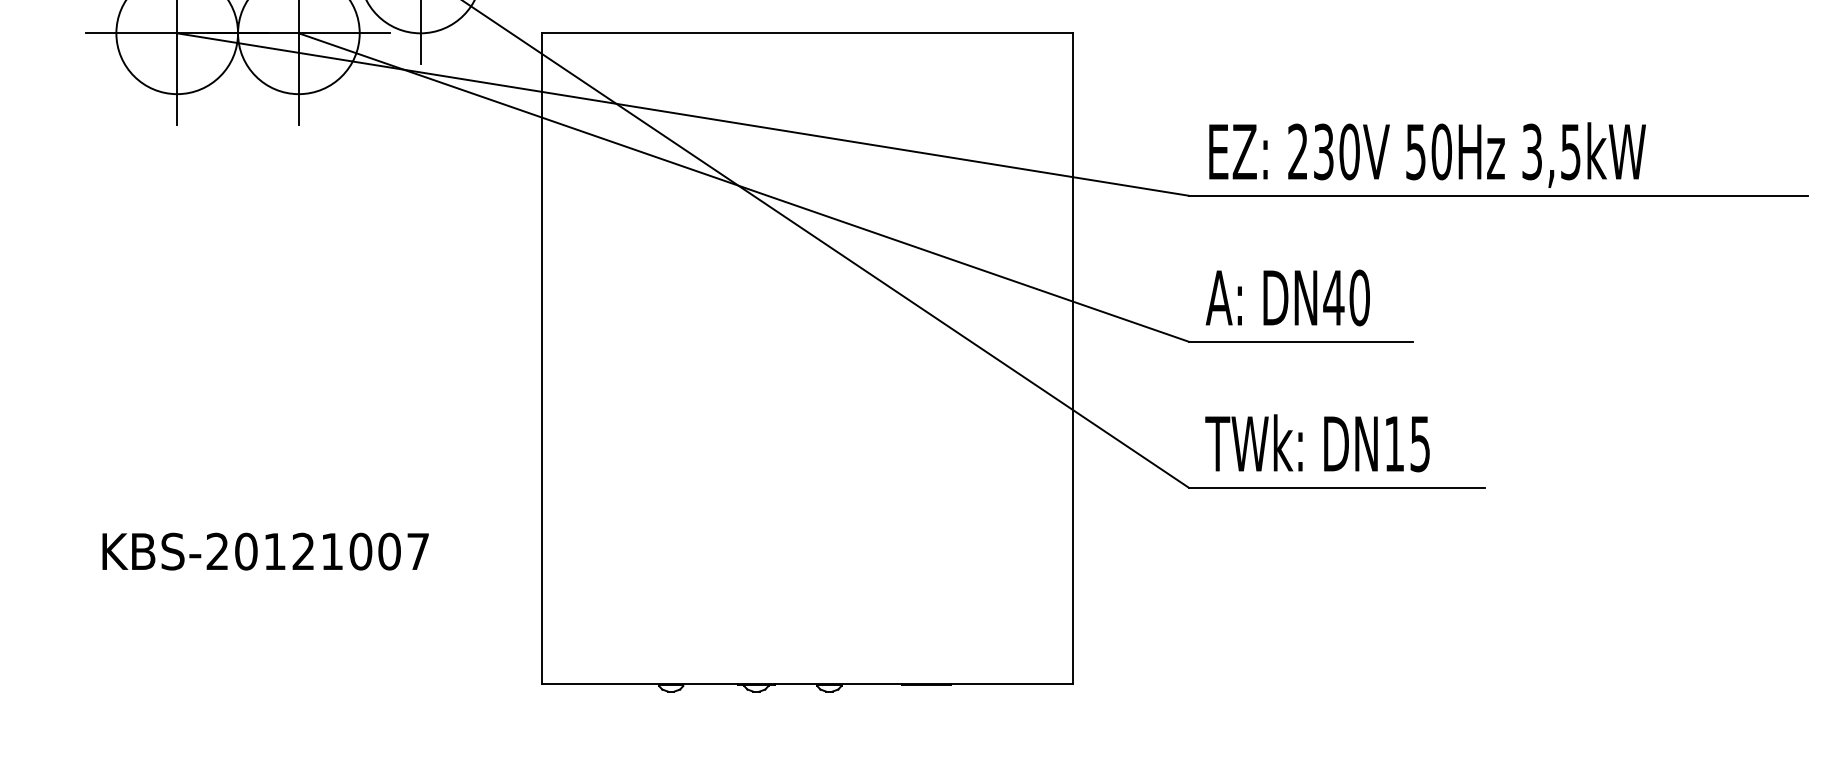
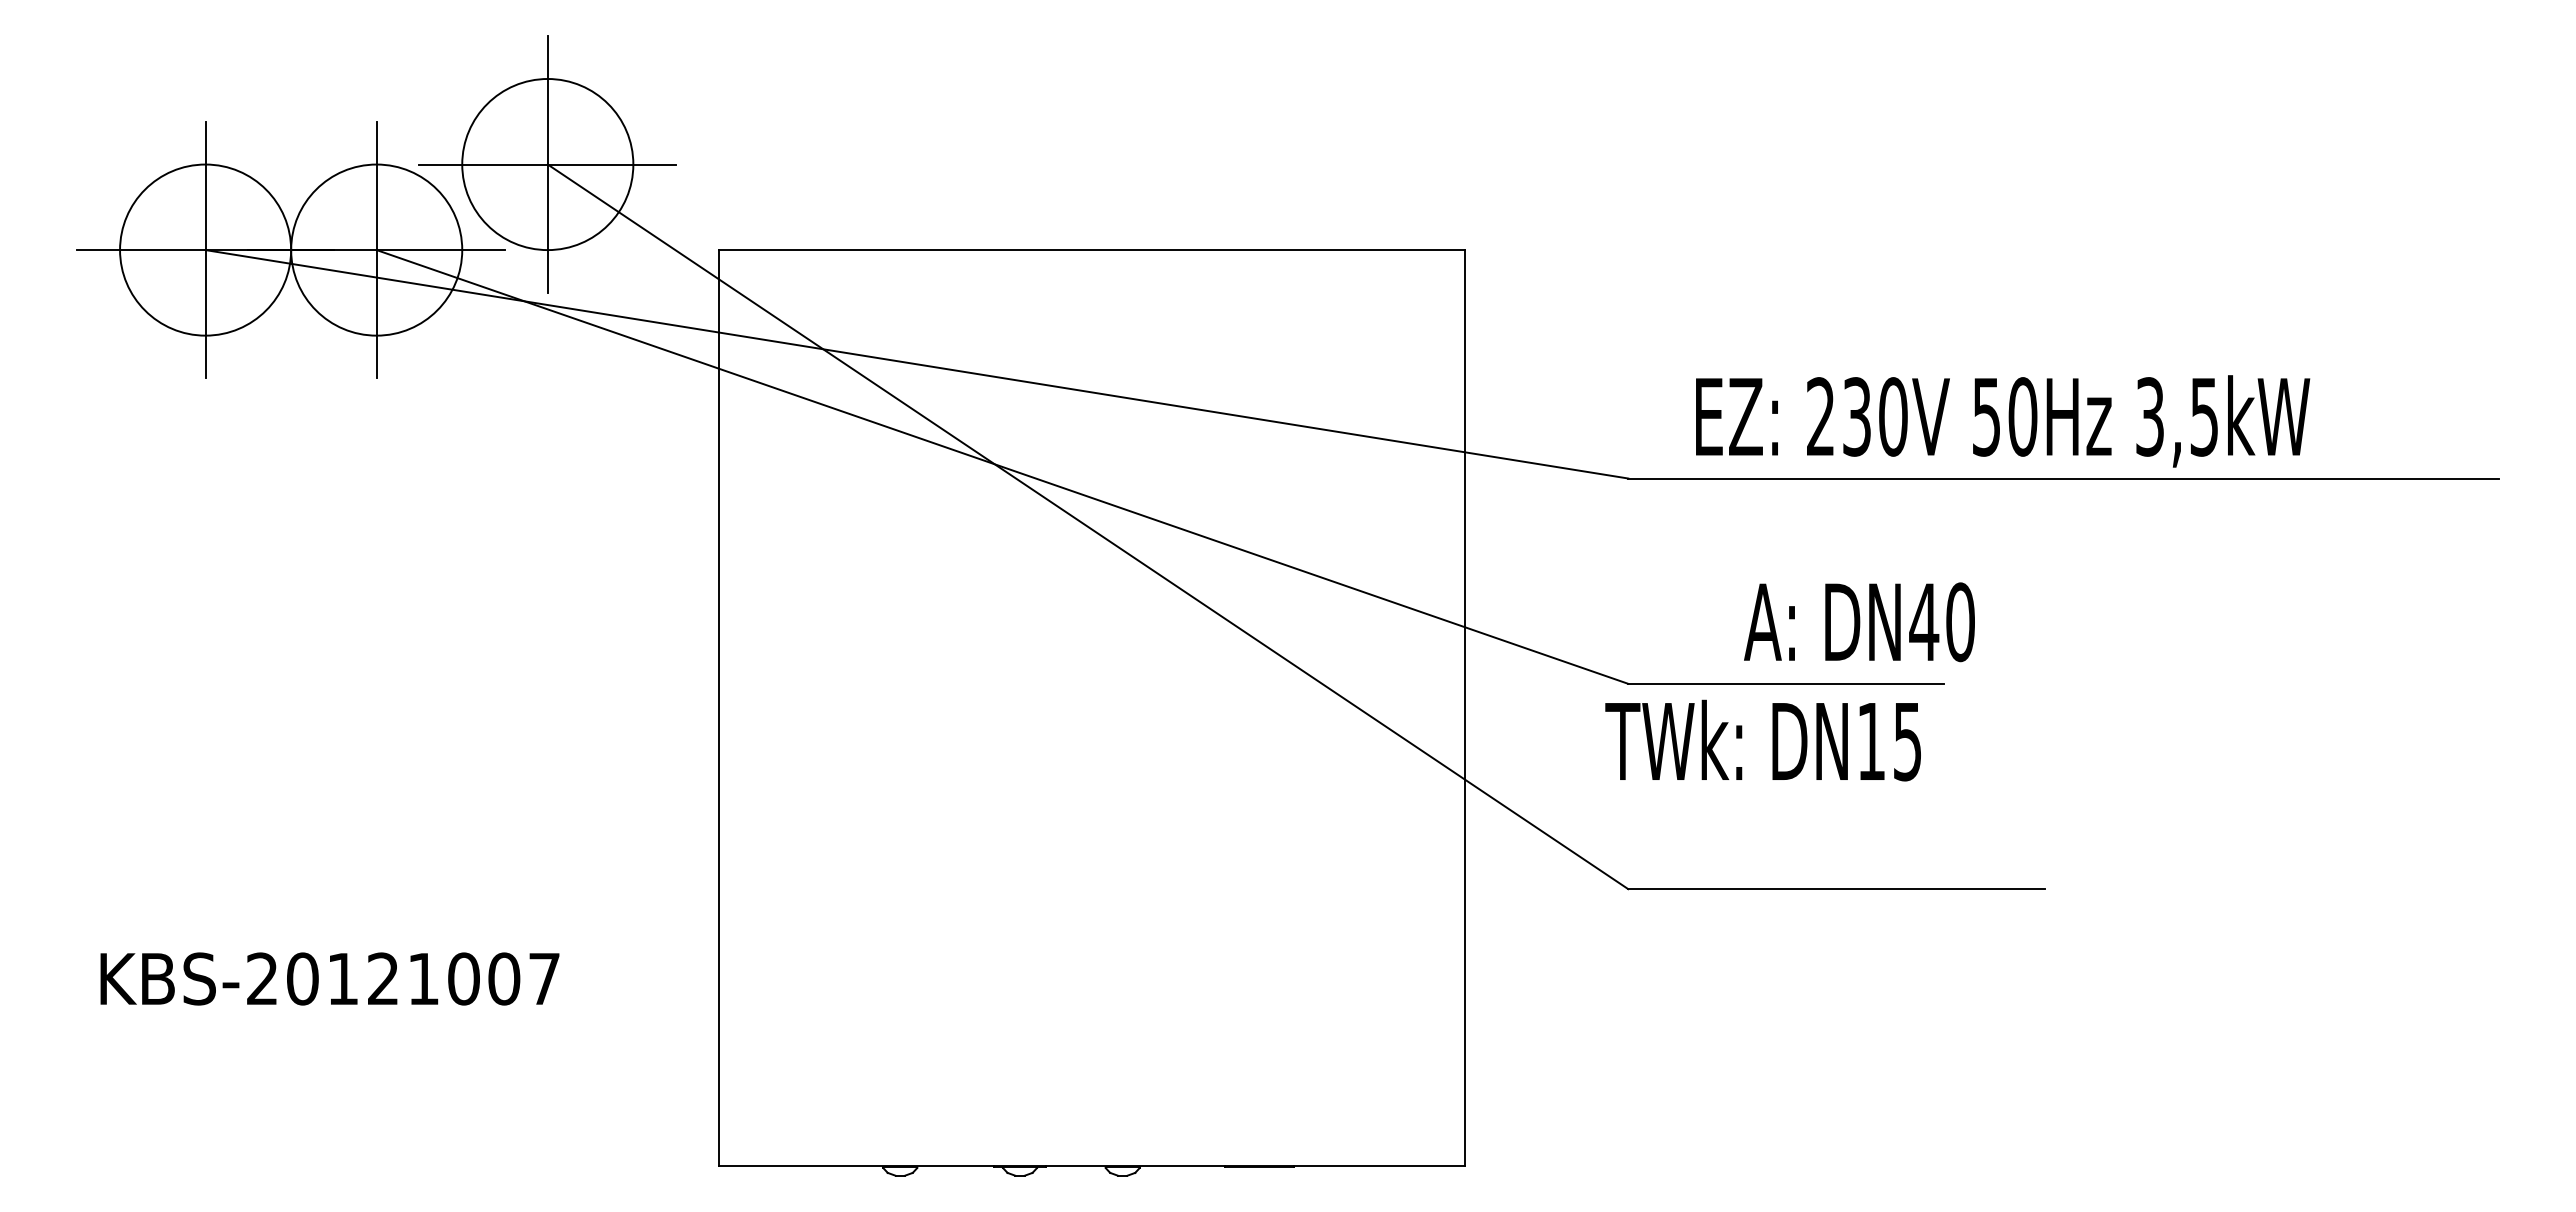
text: (1427, 155) -> (2003, 421), moved
text: (1287, 298) -> (1859, 622), moved
text: (1317, 443) -> (1762, 740), moved

